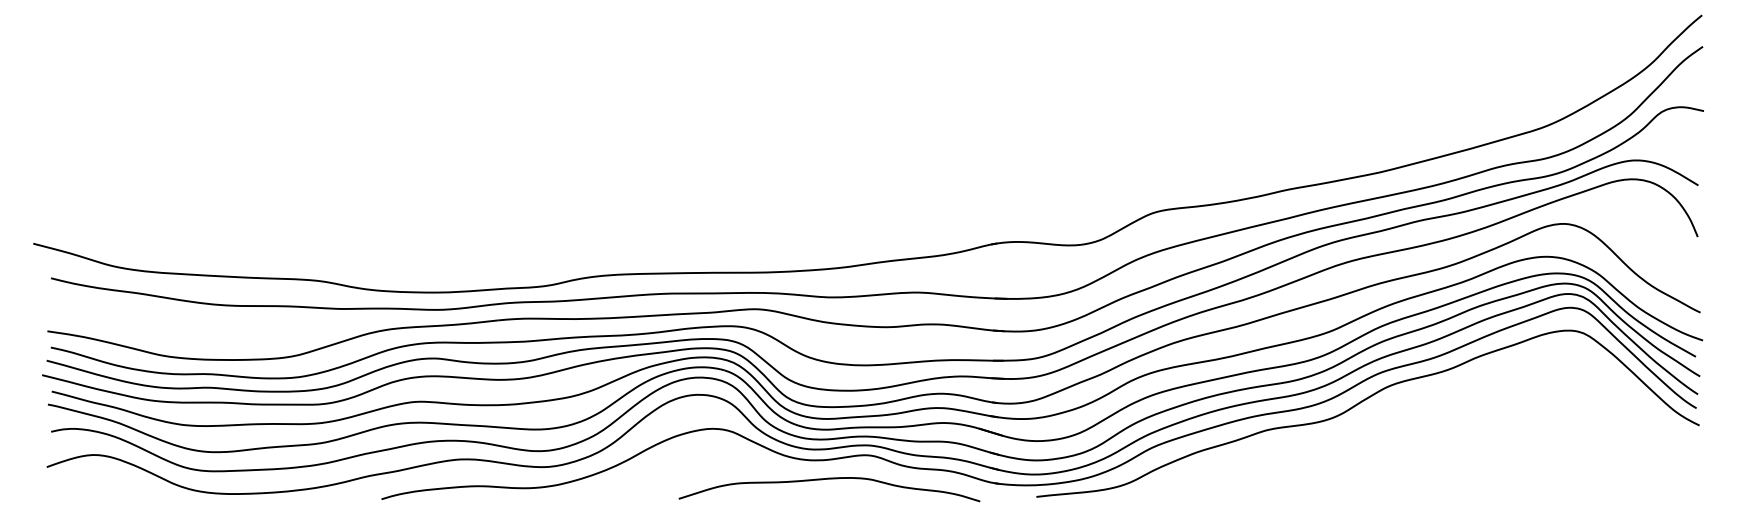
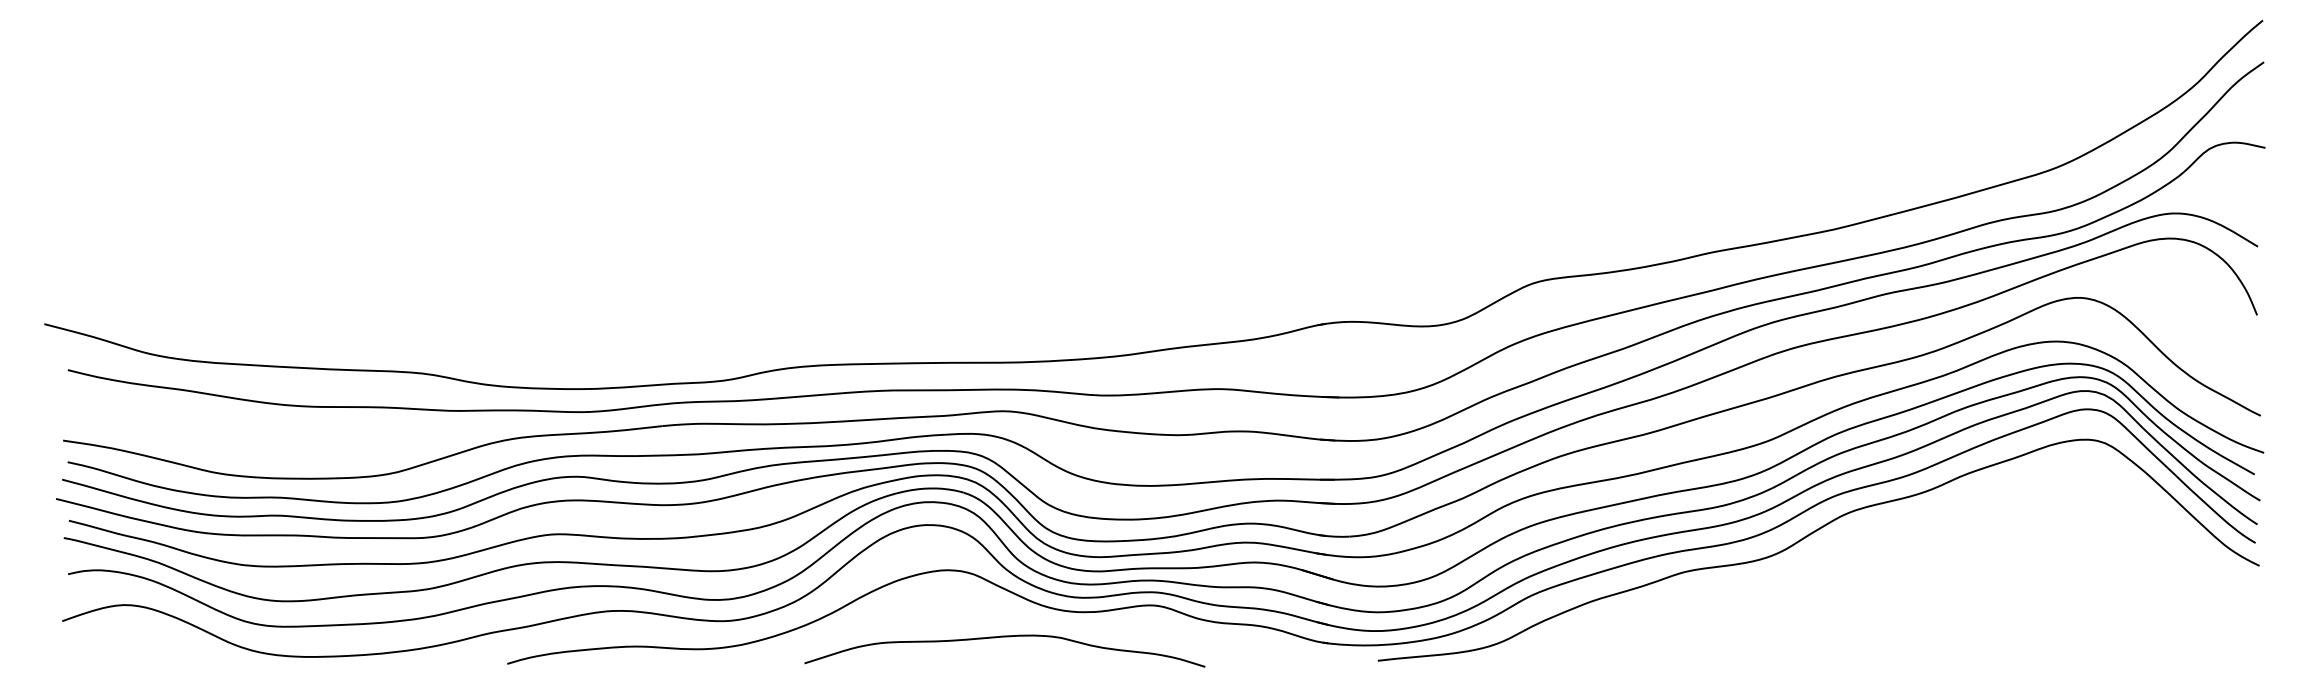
curve: (829, 479) -> (1004, 637), moved

